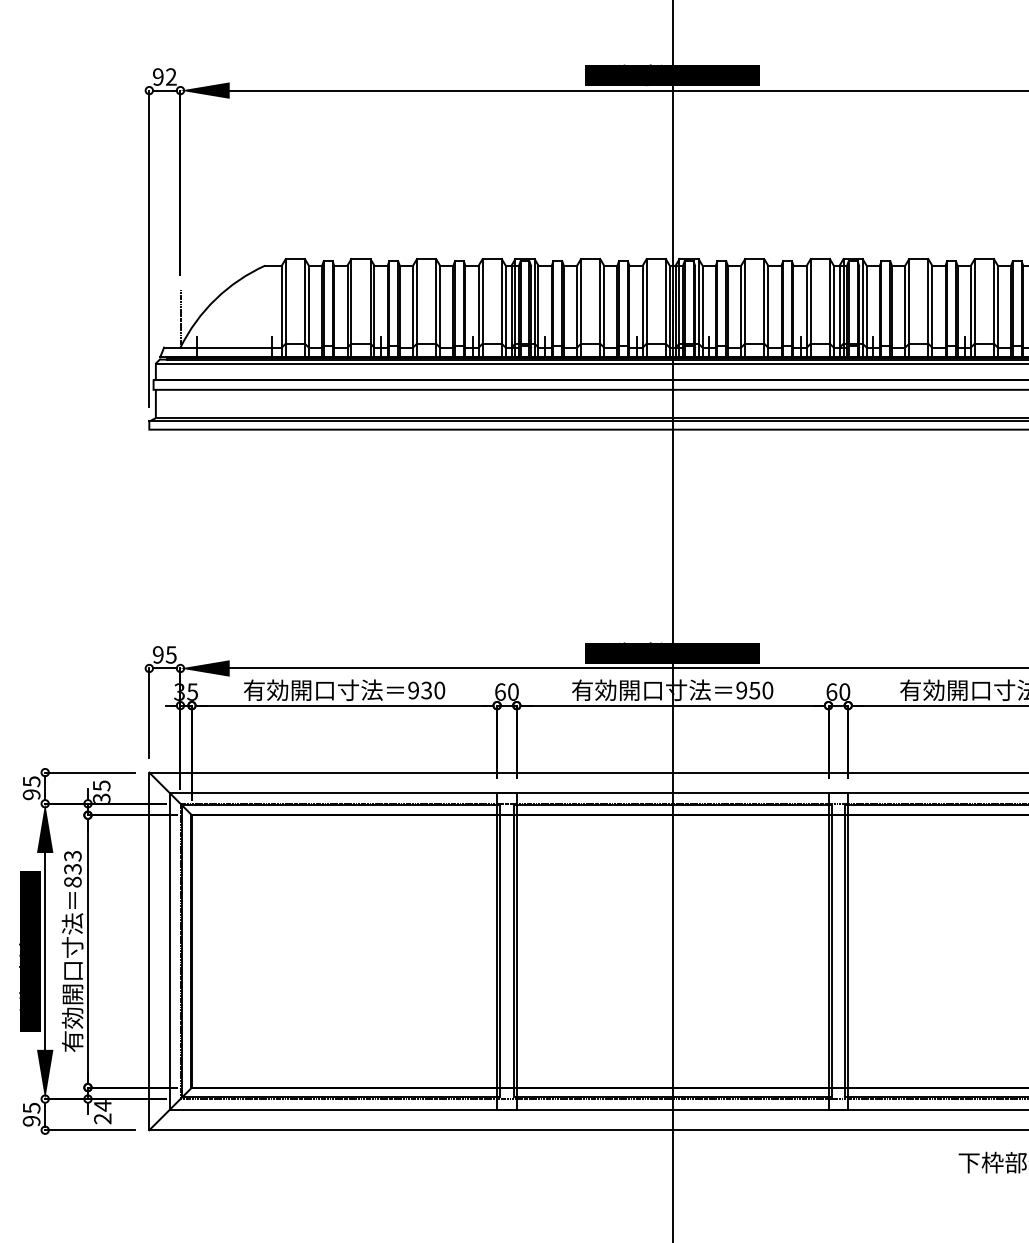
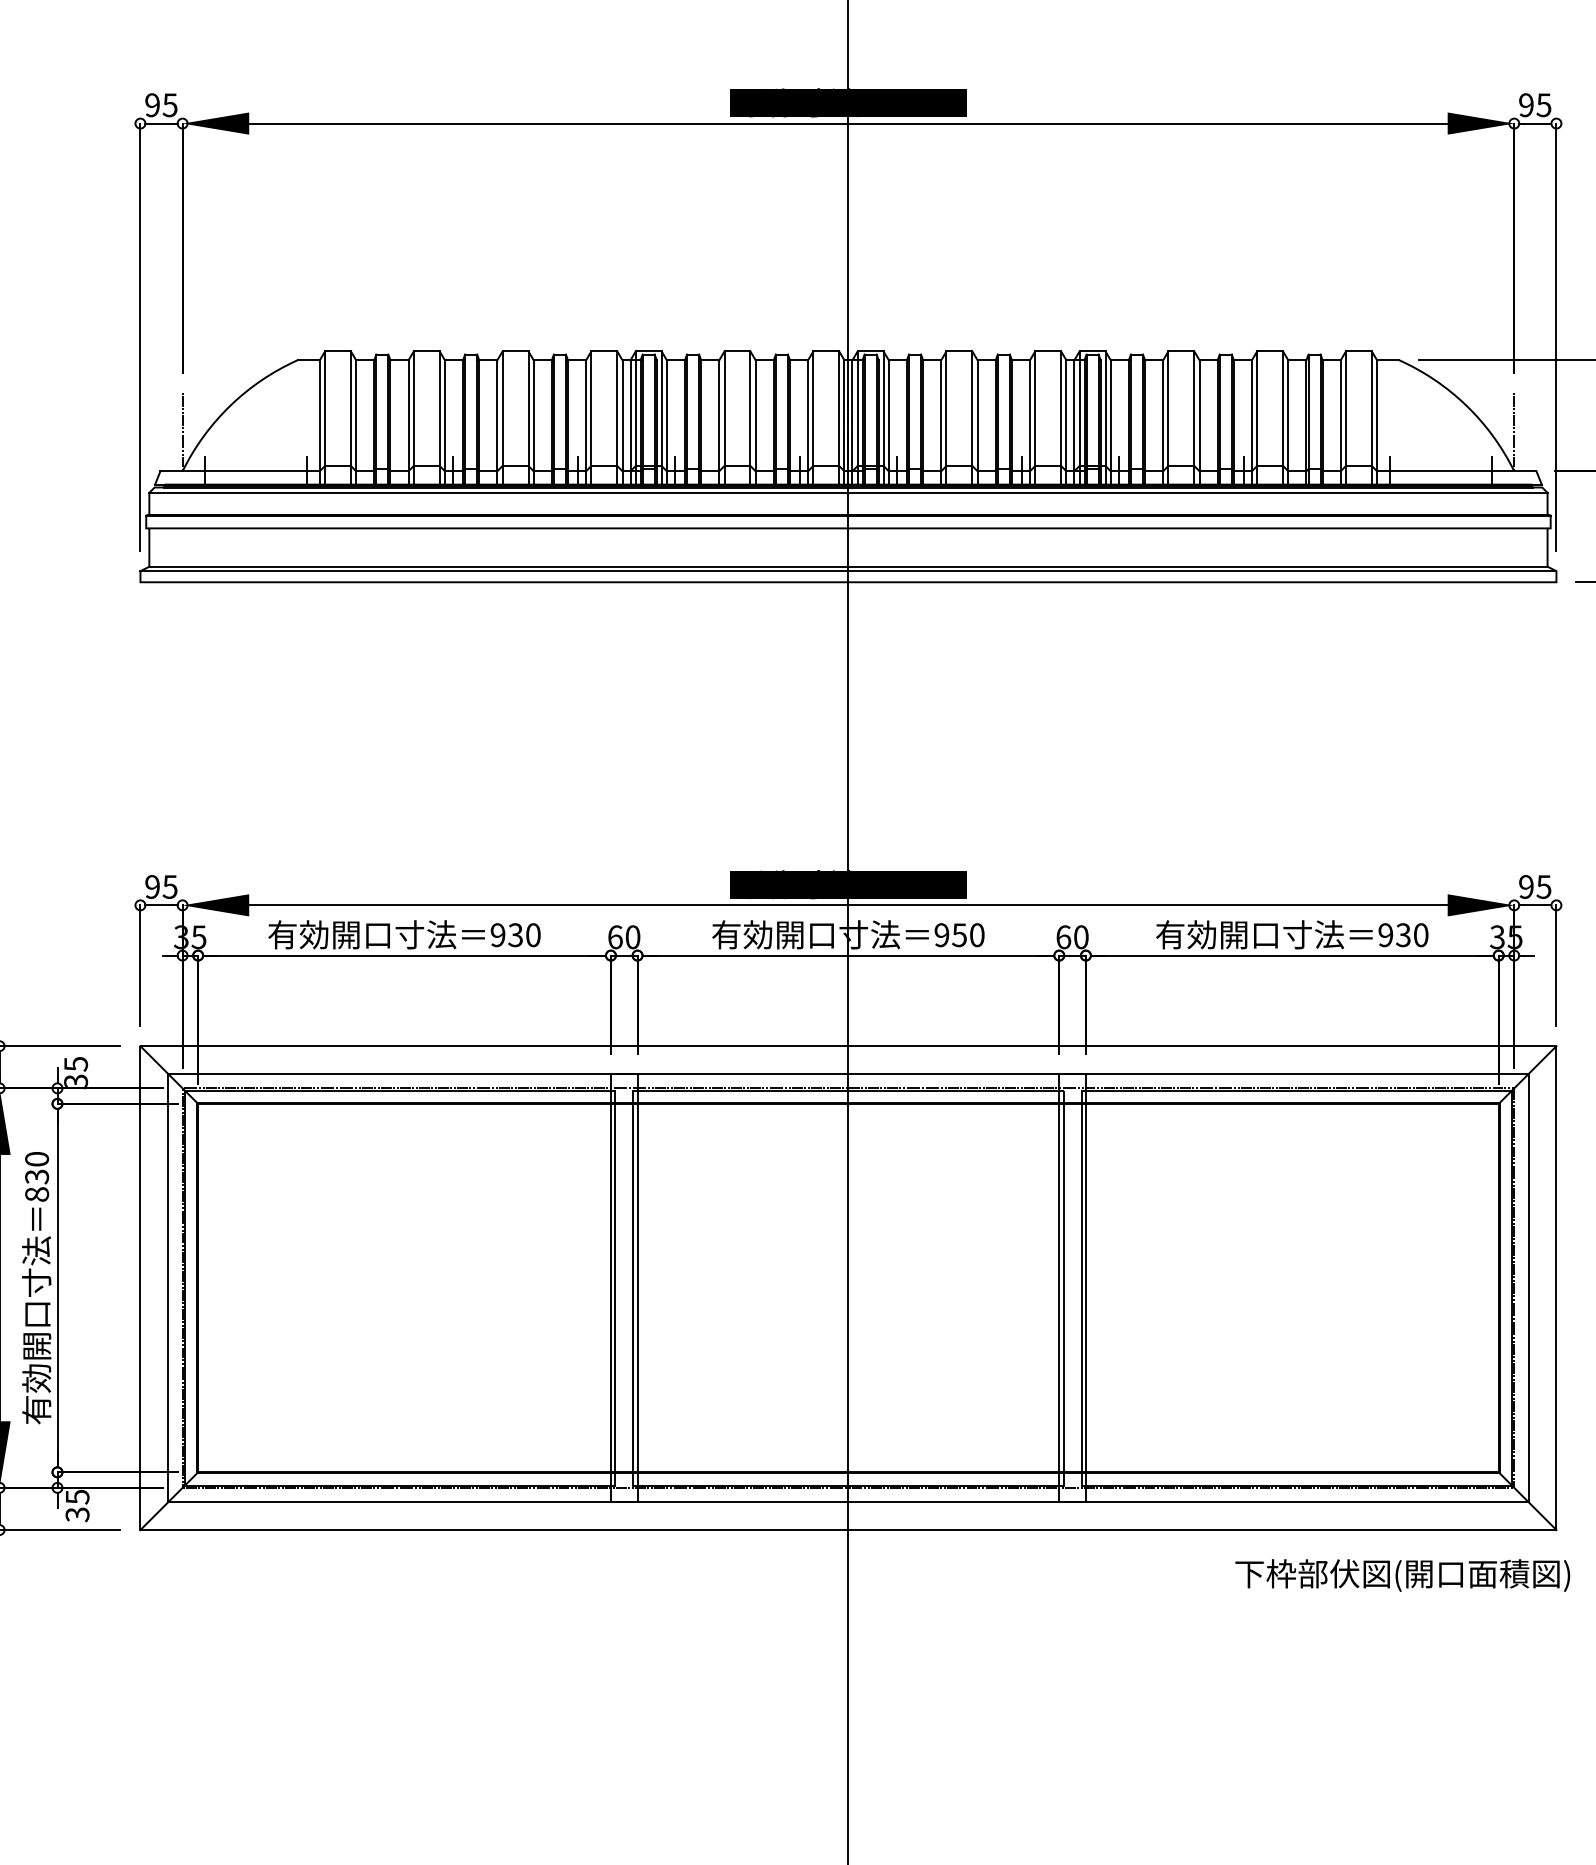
text: (170, 77) -> (169, 105), 92 -> 95
text: (73, 856) -> (37, 1159), 833 -> 830
text: (102, 1112) -> (77, 1505), 24 -> 35

